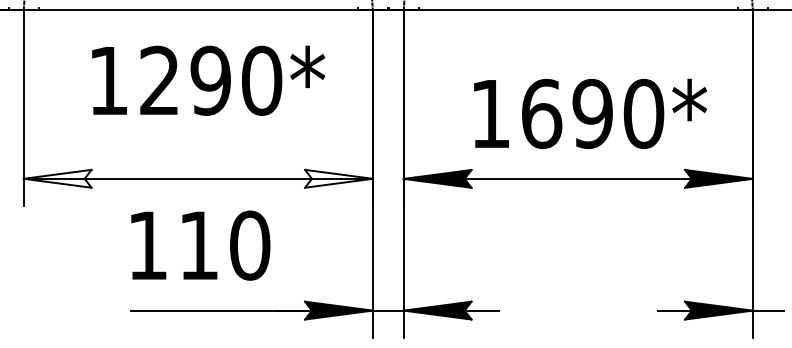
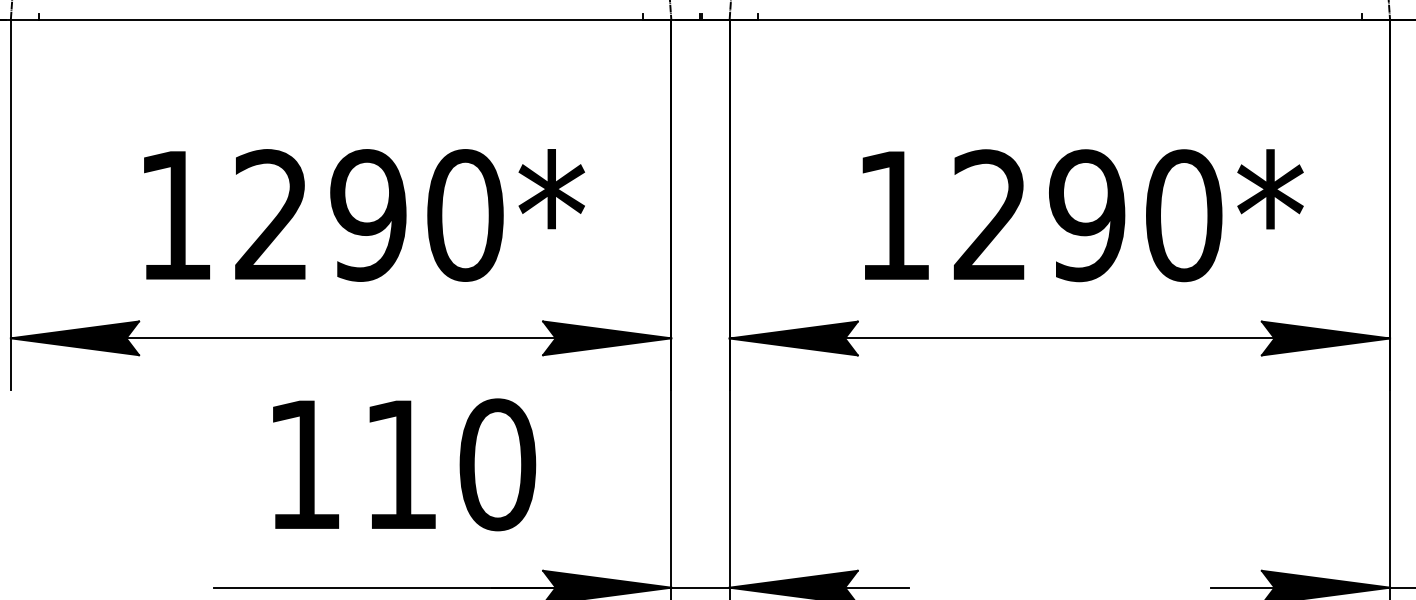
text: (208, 80) -> (364, 214), moved
text: (542, 113) -> (992, 214), 1690* -> 1290*
fill: (57, 178) -> (74, 337), added
fill: (338, 178) -> (606, 337), added
text: (200, 245) -> (403, 464), moved

